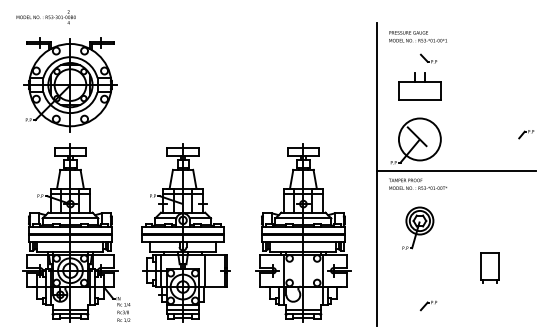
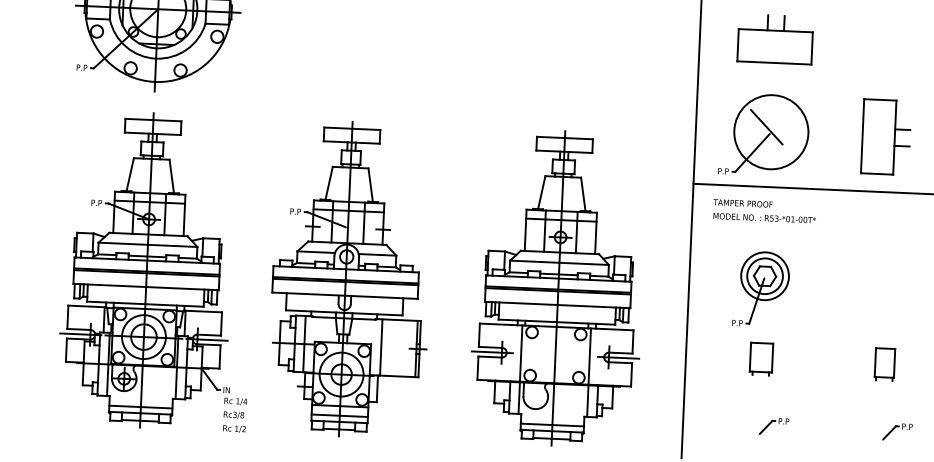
part: (484, 139) -> (885, 137), added
part: (419, 267) -> (760, 358), added
part: (489, 267) -> (884, 363), size x0.62
part: (497, 305) -> (895, 431), added

